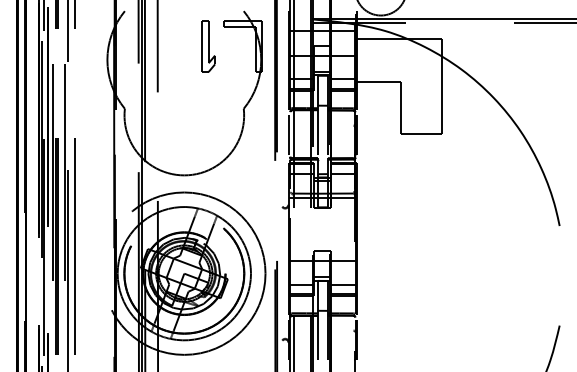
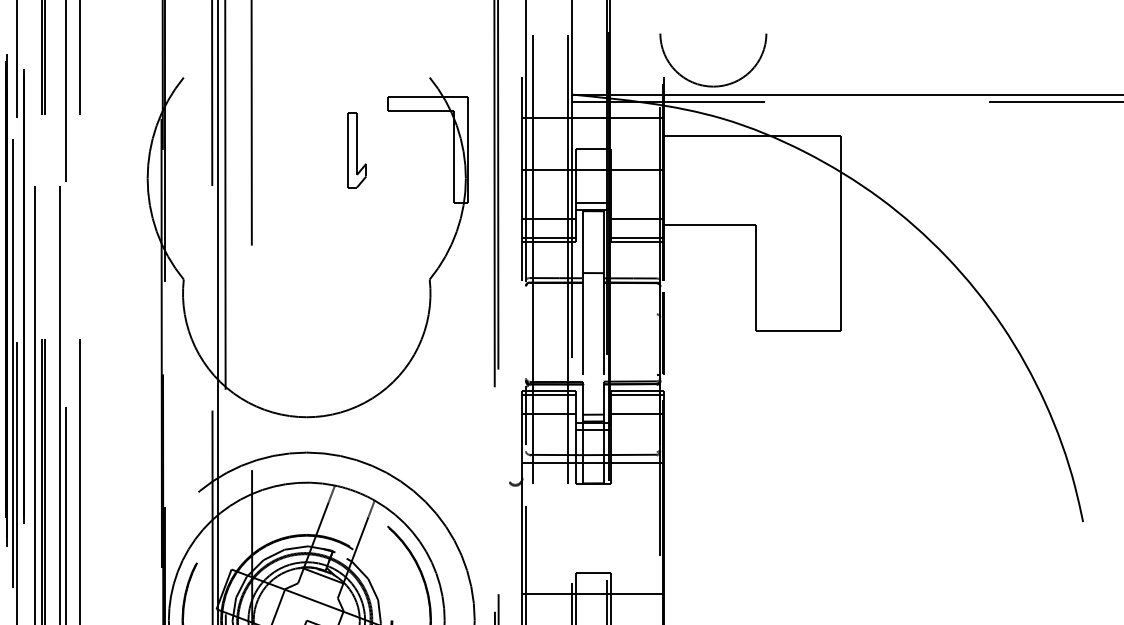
part: (208, 46) -> (356, 150), size x0.7
line: (288, 134) -> (522, 332), removed

